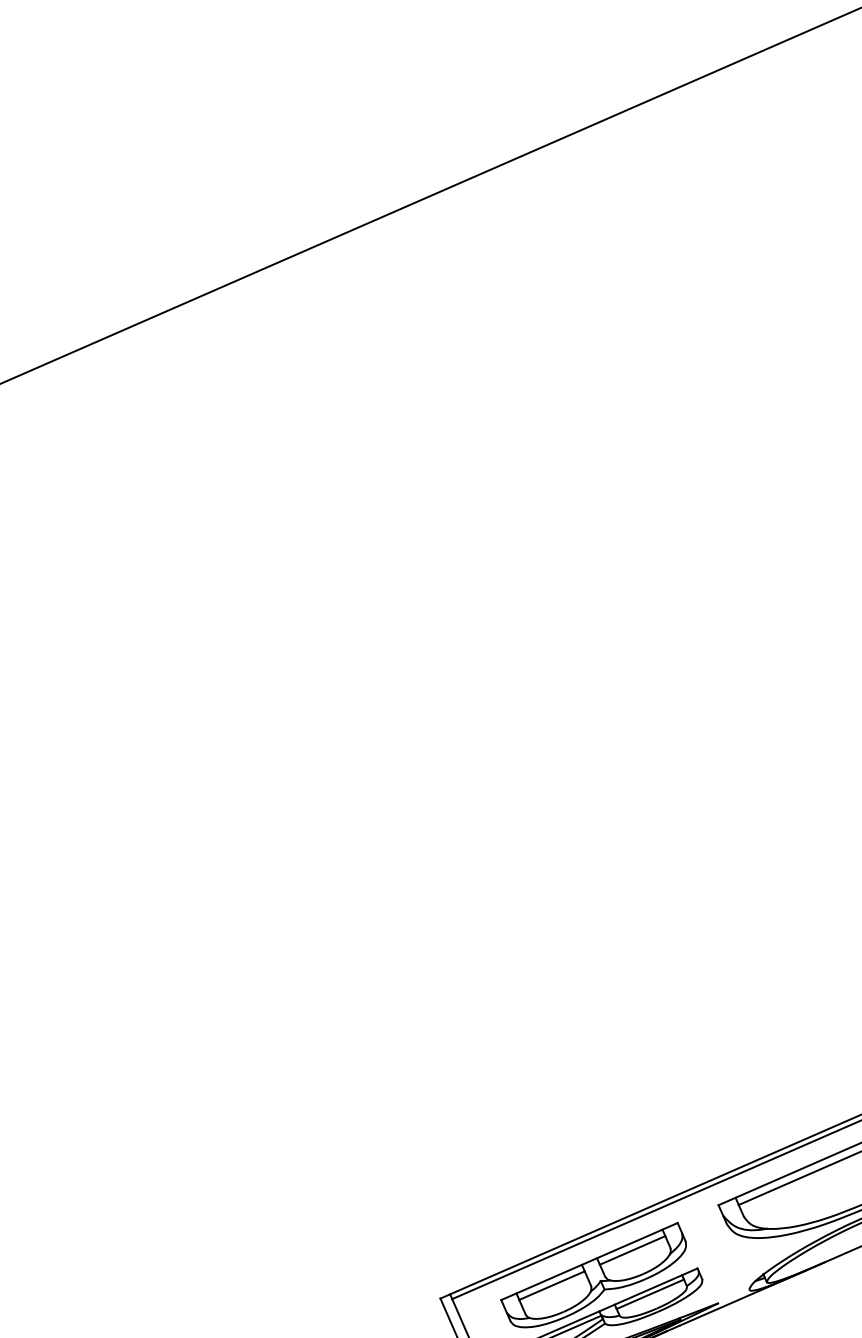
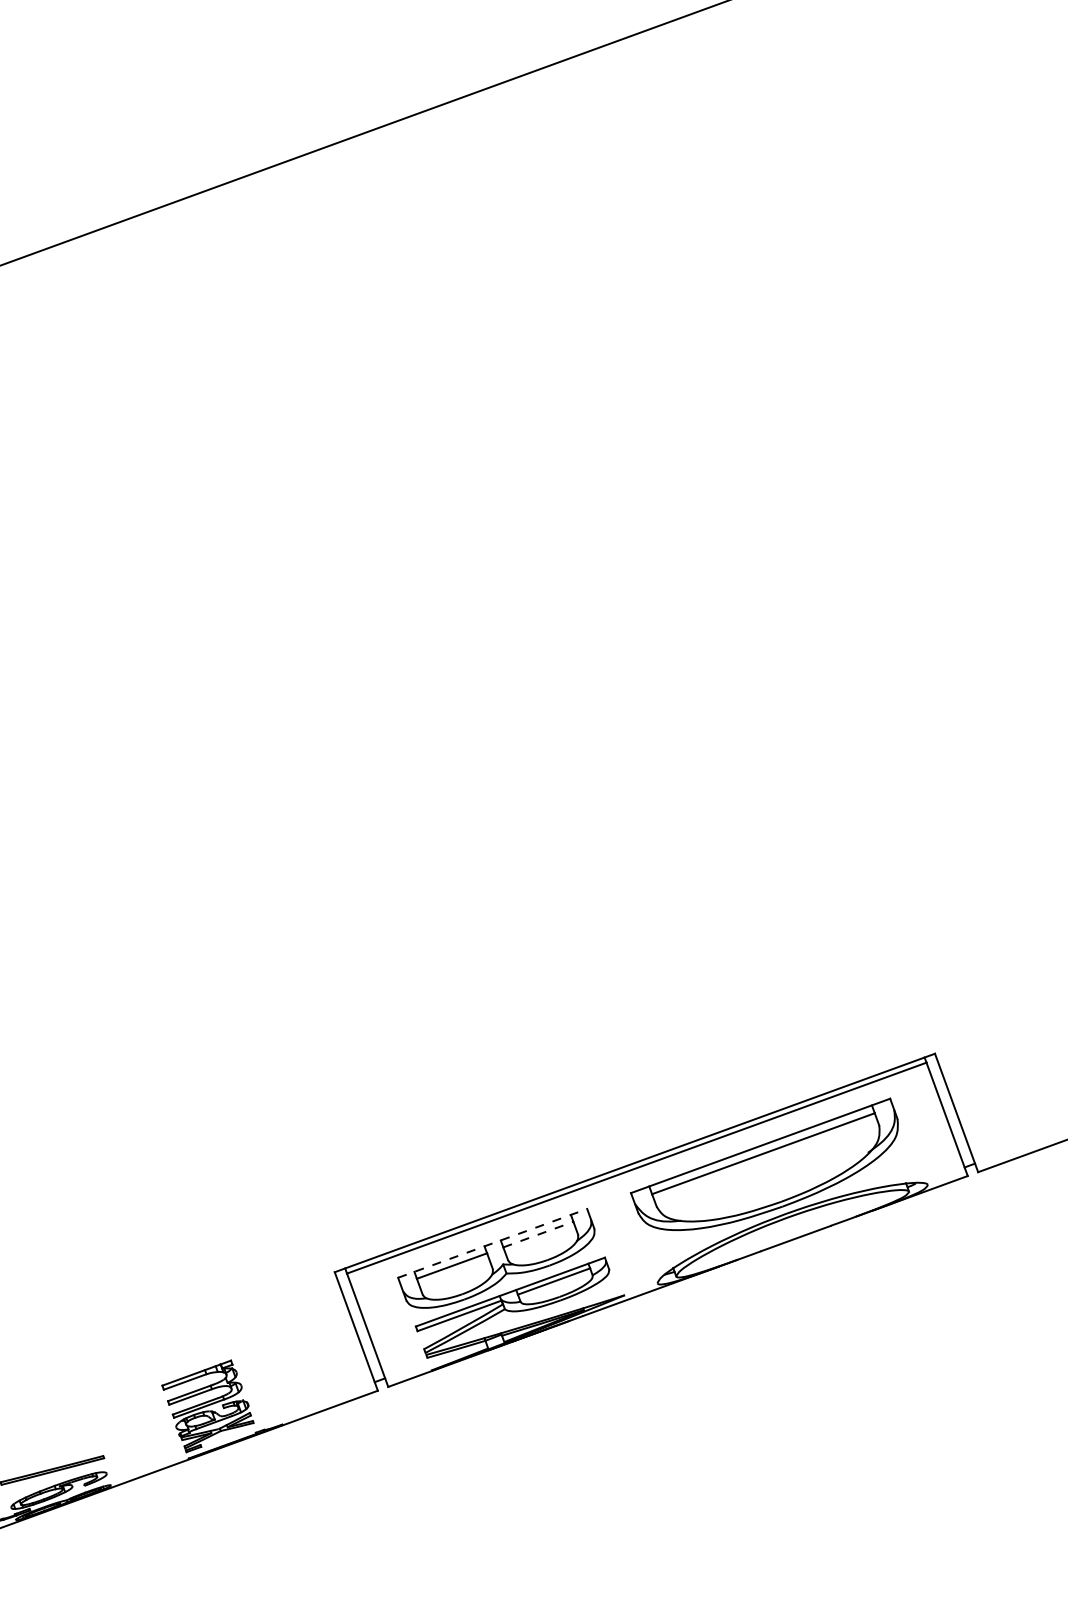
line: (632, 1250) -> (538, 1234), solid -> dashed
line: (589, 1261) -> (492, 1243), solid -> dashed

